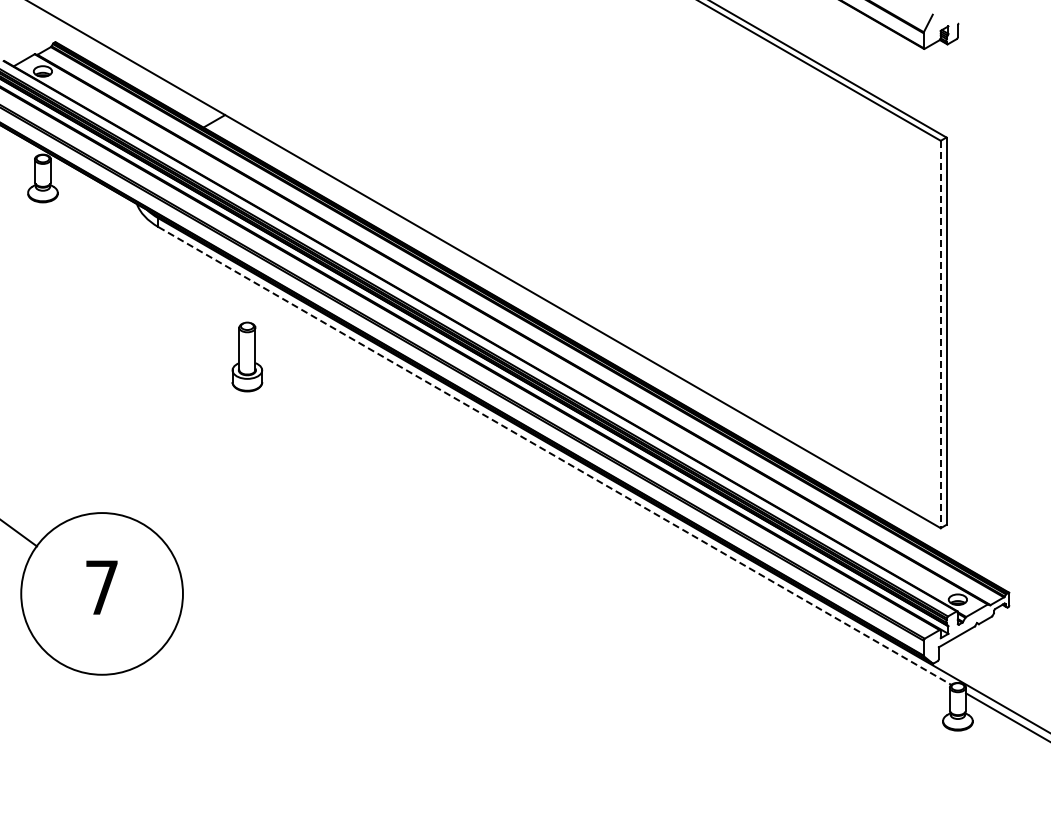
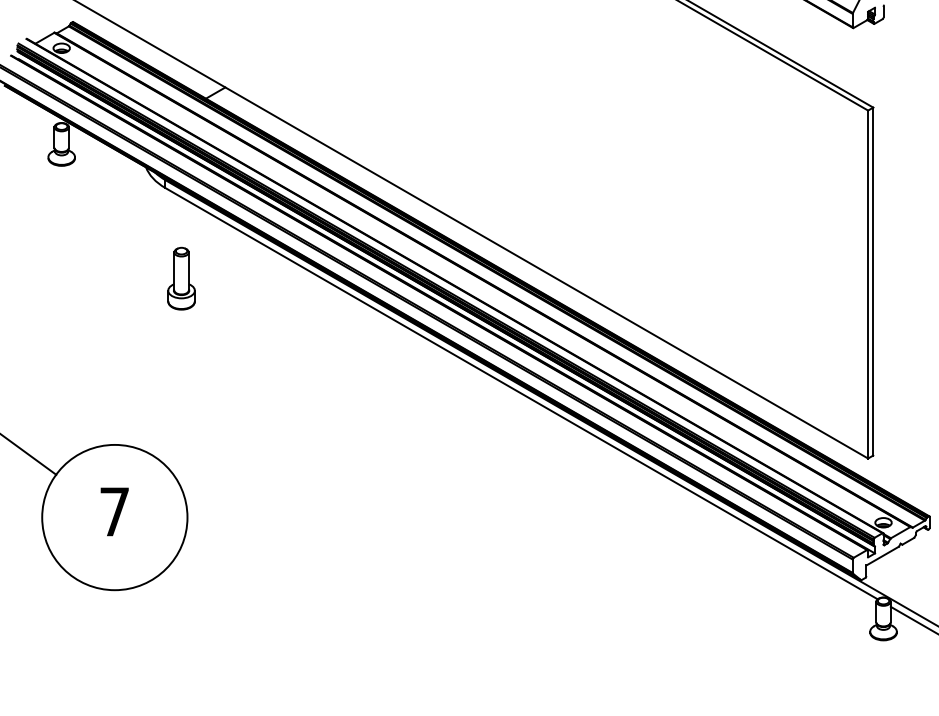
line: (940, 334) -> (867, 284), dashed -> solid
part: (247, 356) -> (181, 278), moved
line: (554, 455) -> (521, 393), dashed -> solid

